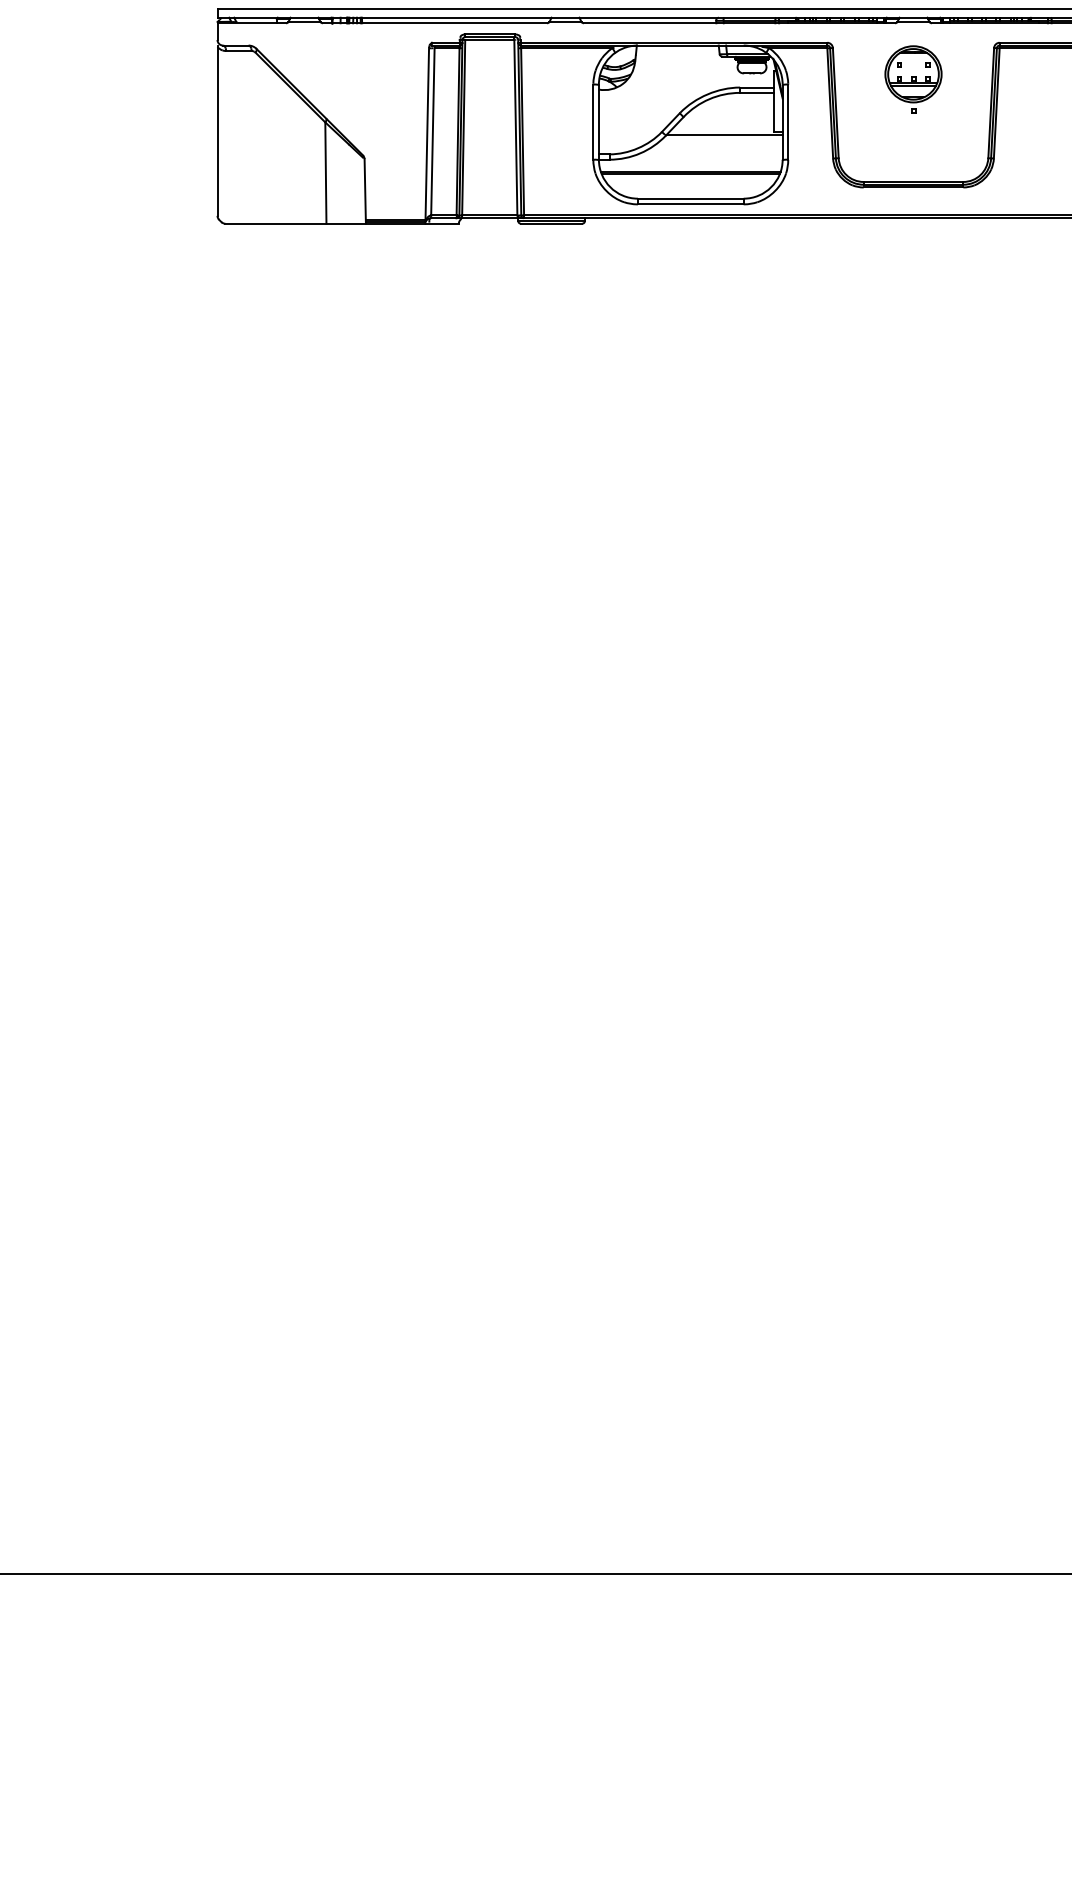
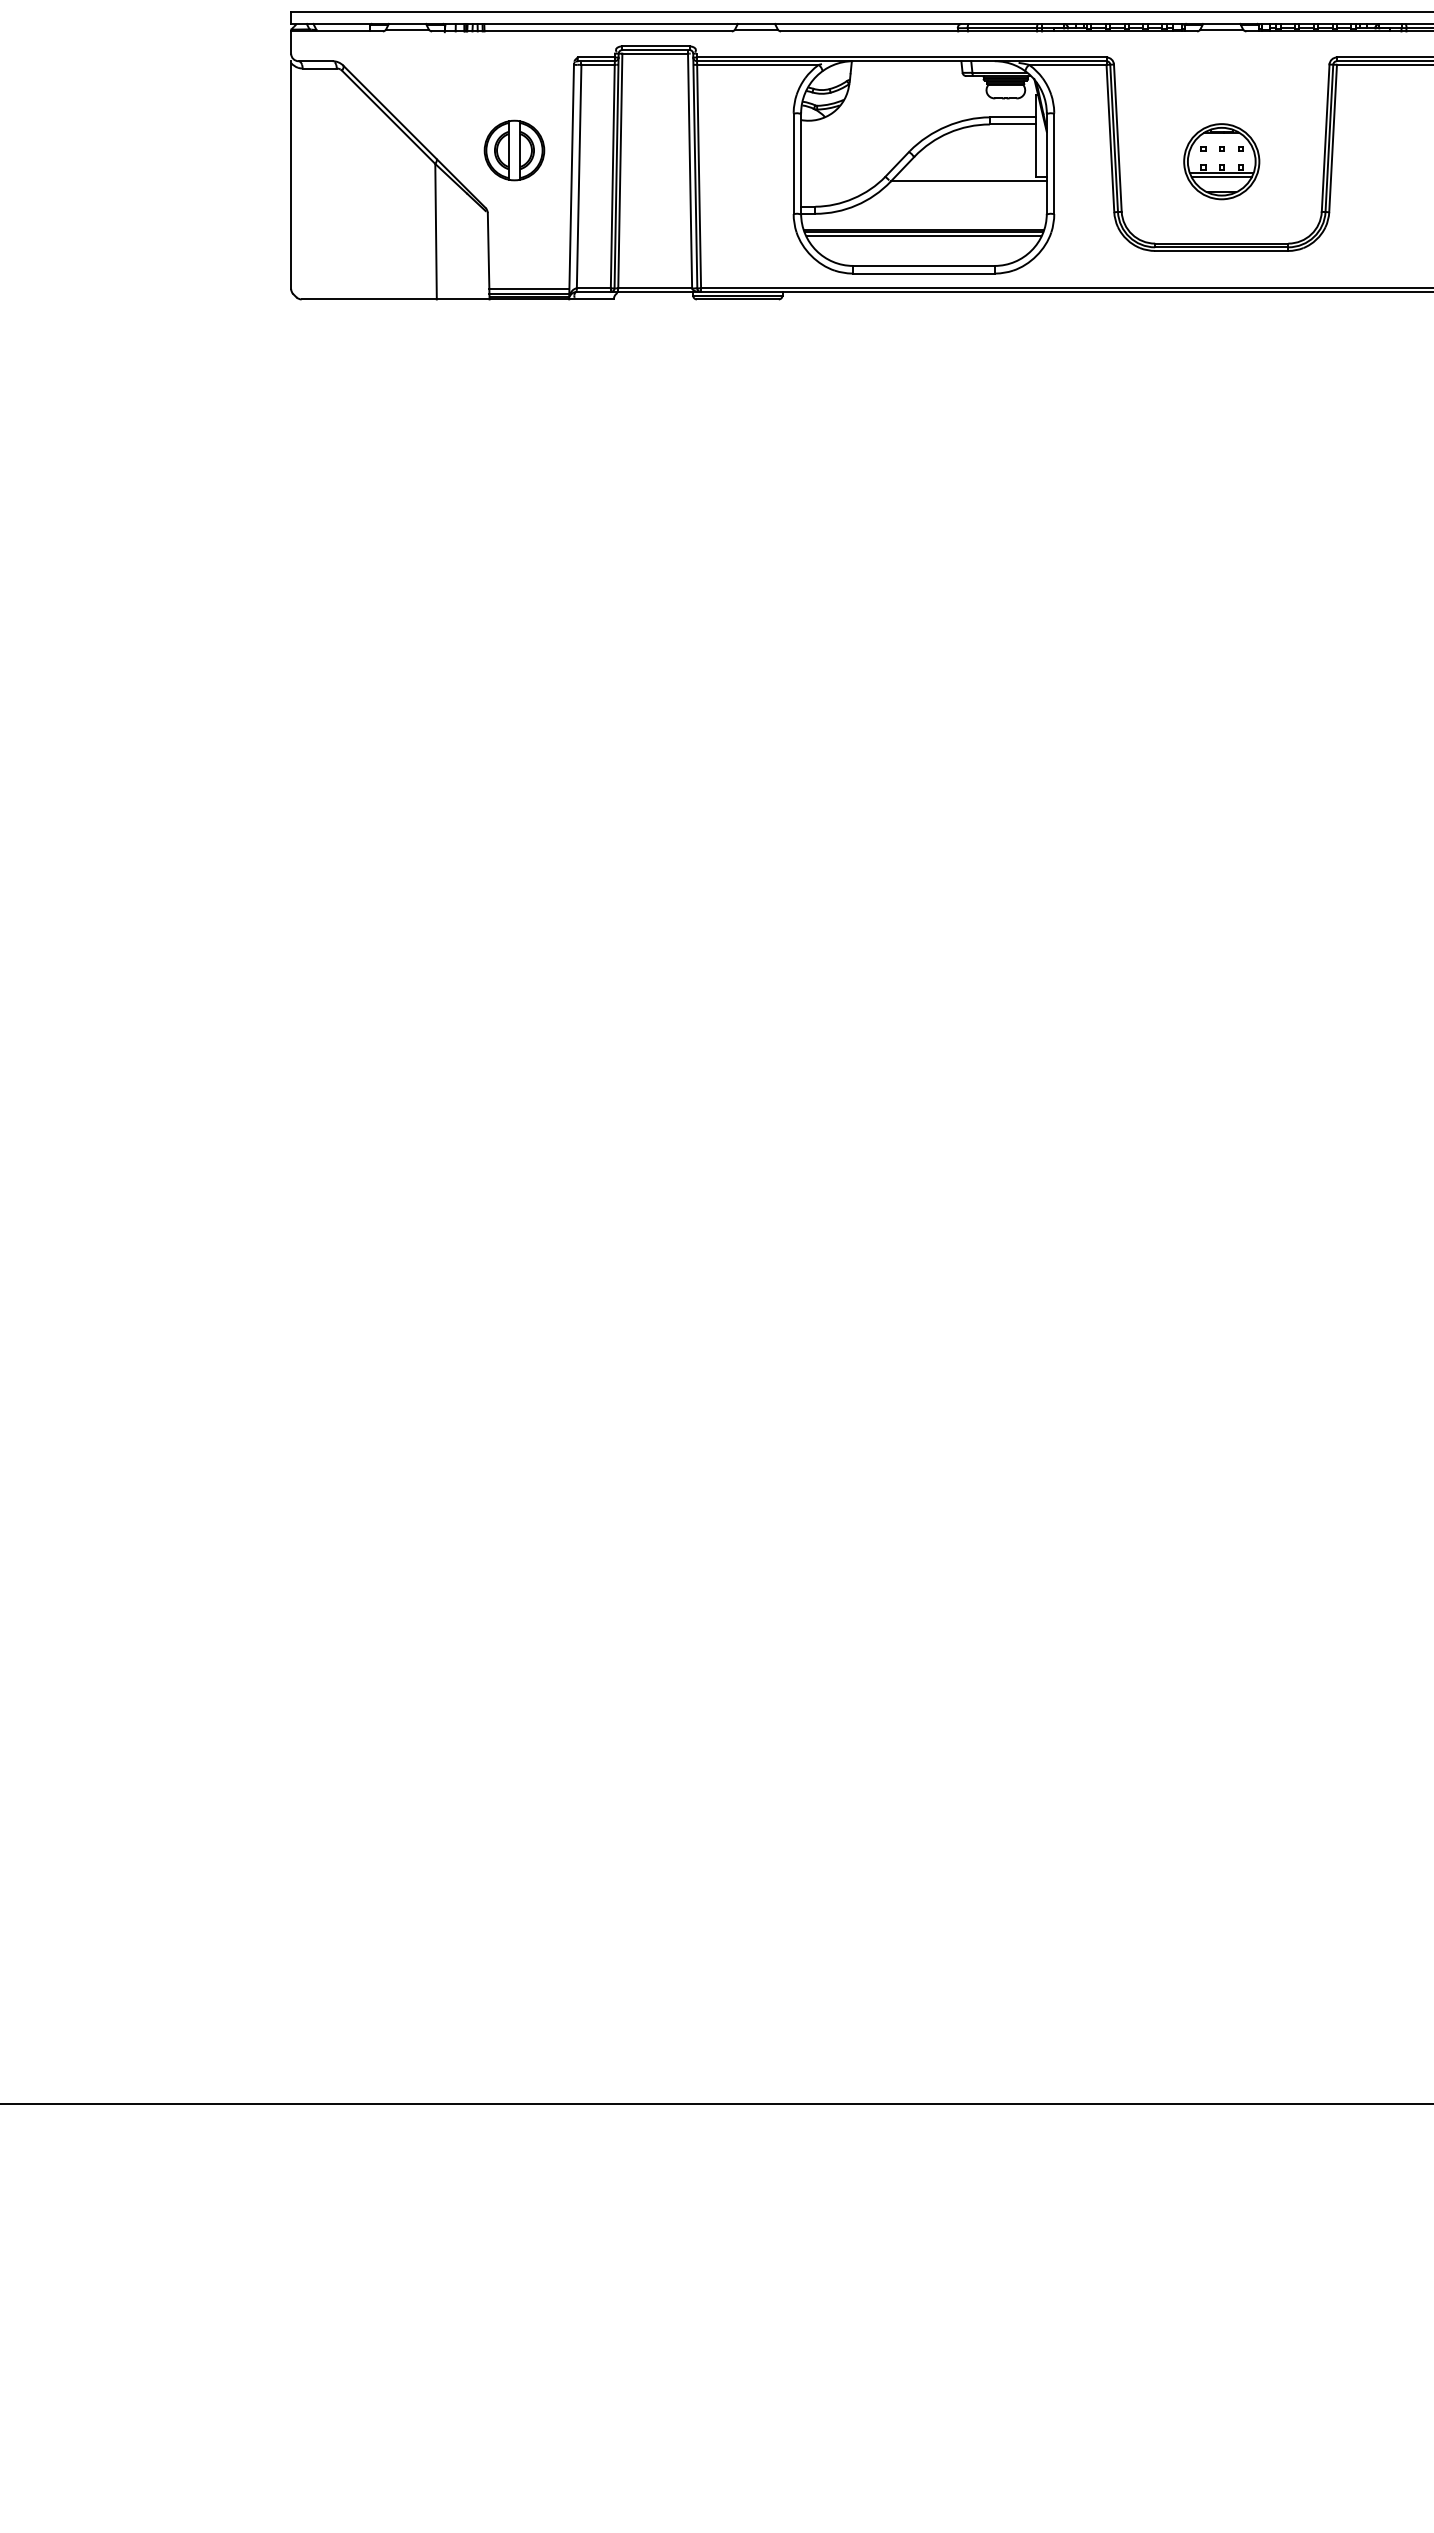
part: (913, 74) -> (1221, 161), moved
part: (384, 112) -> (514, 150), added
line: (690, 176) -> (923, 236), added
line: (395, 215) -> (529, 288), added

